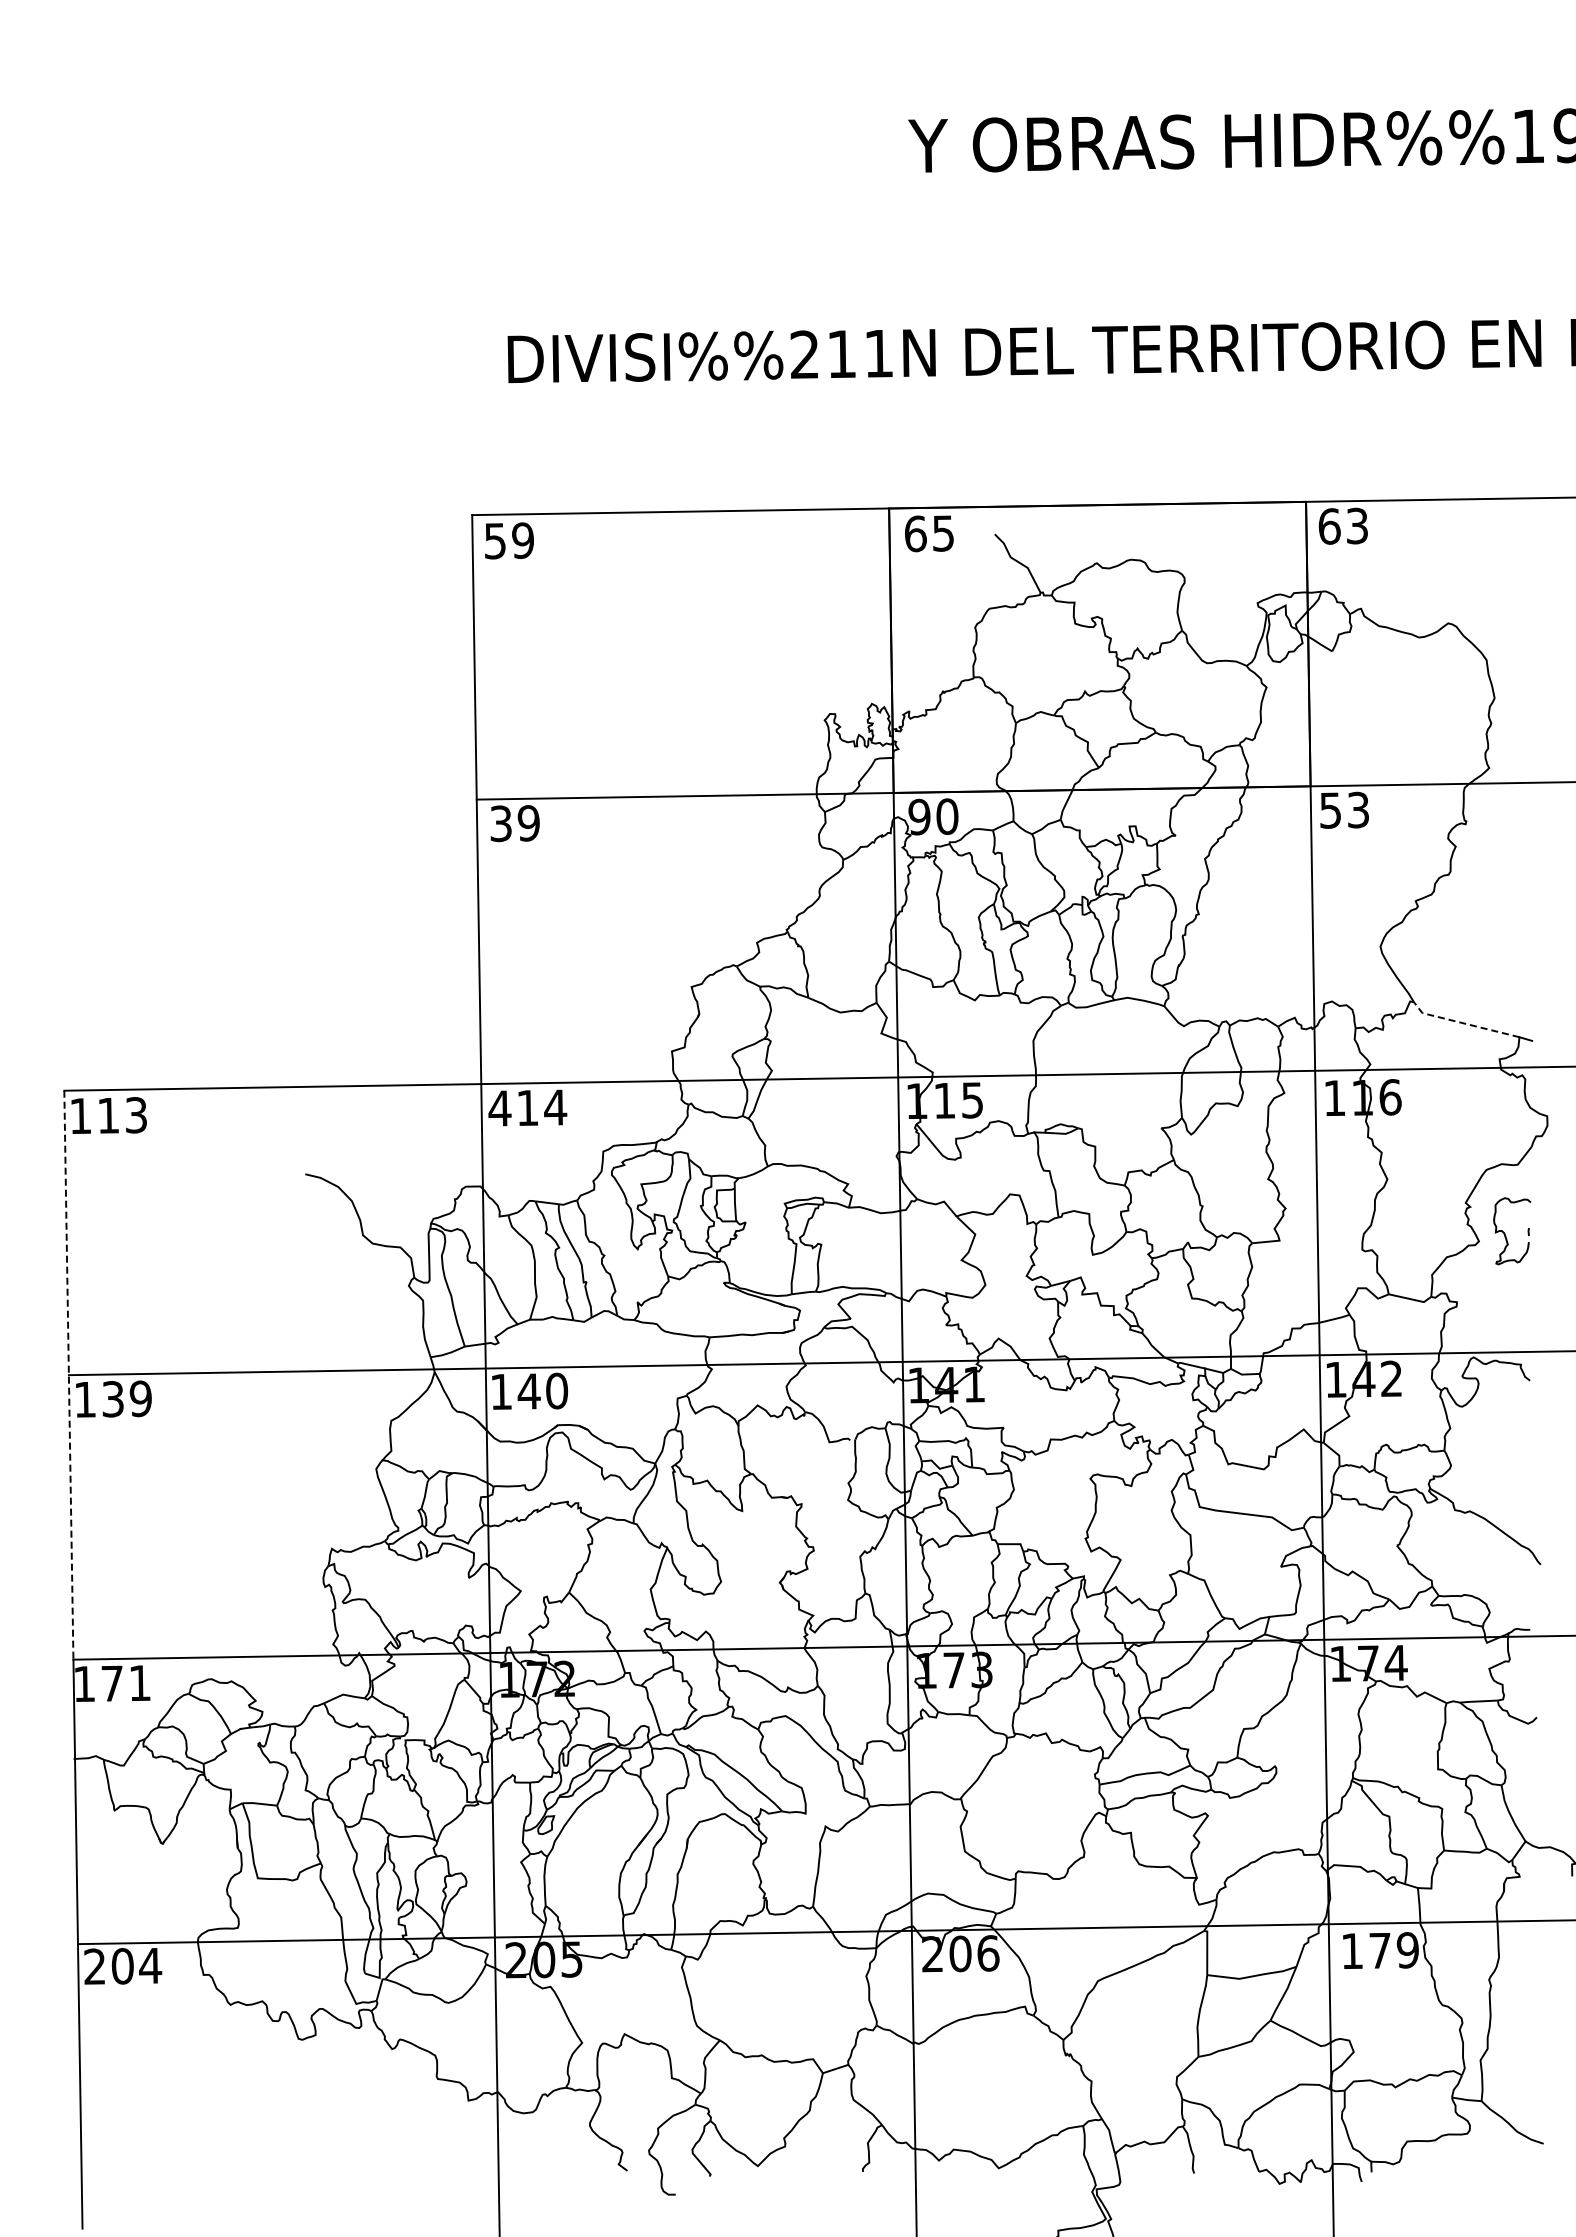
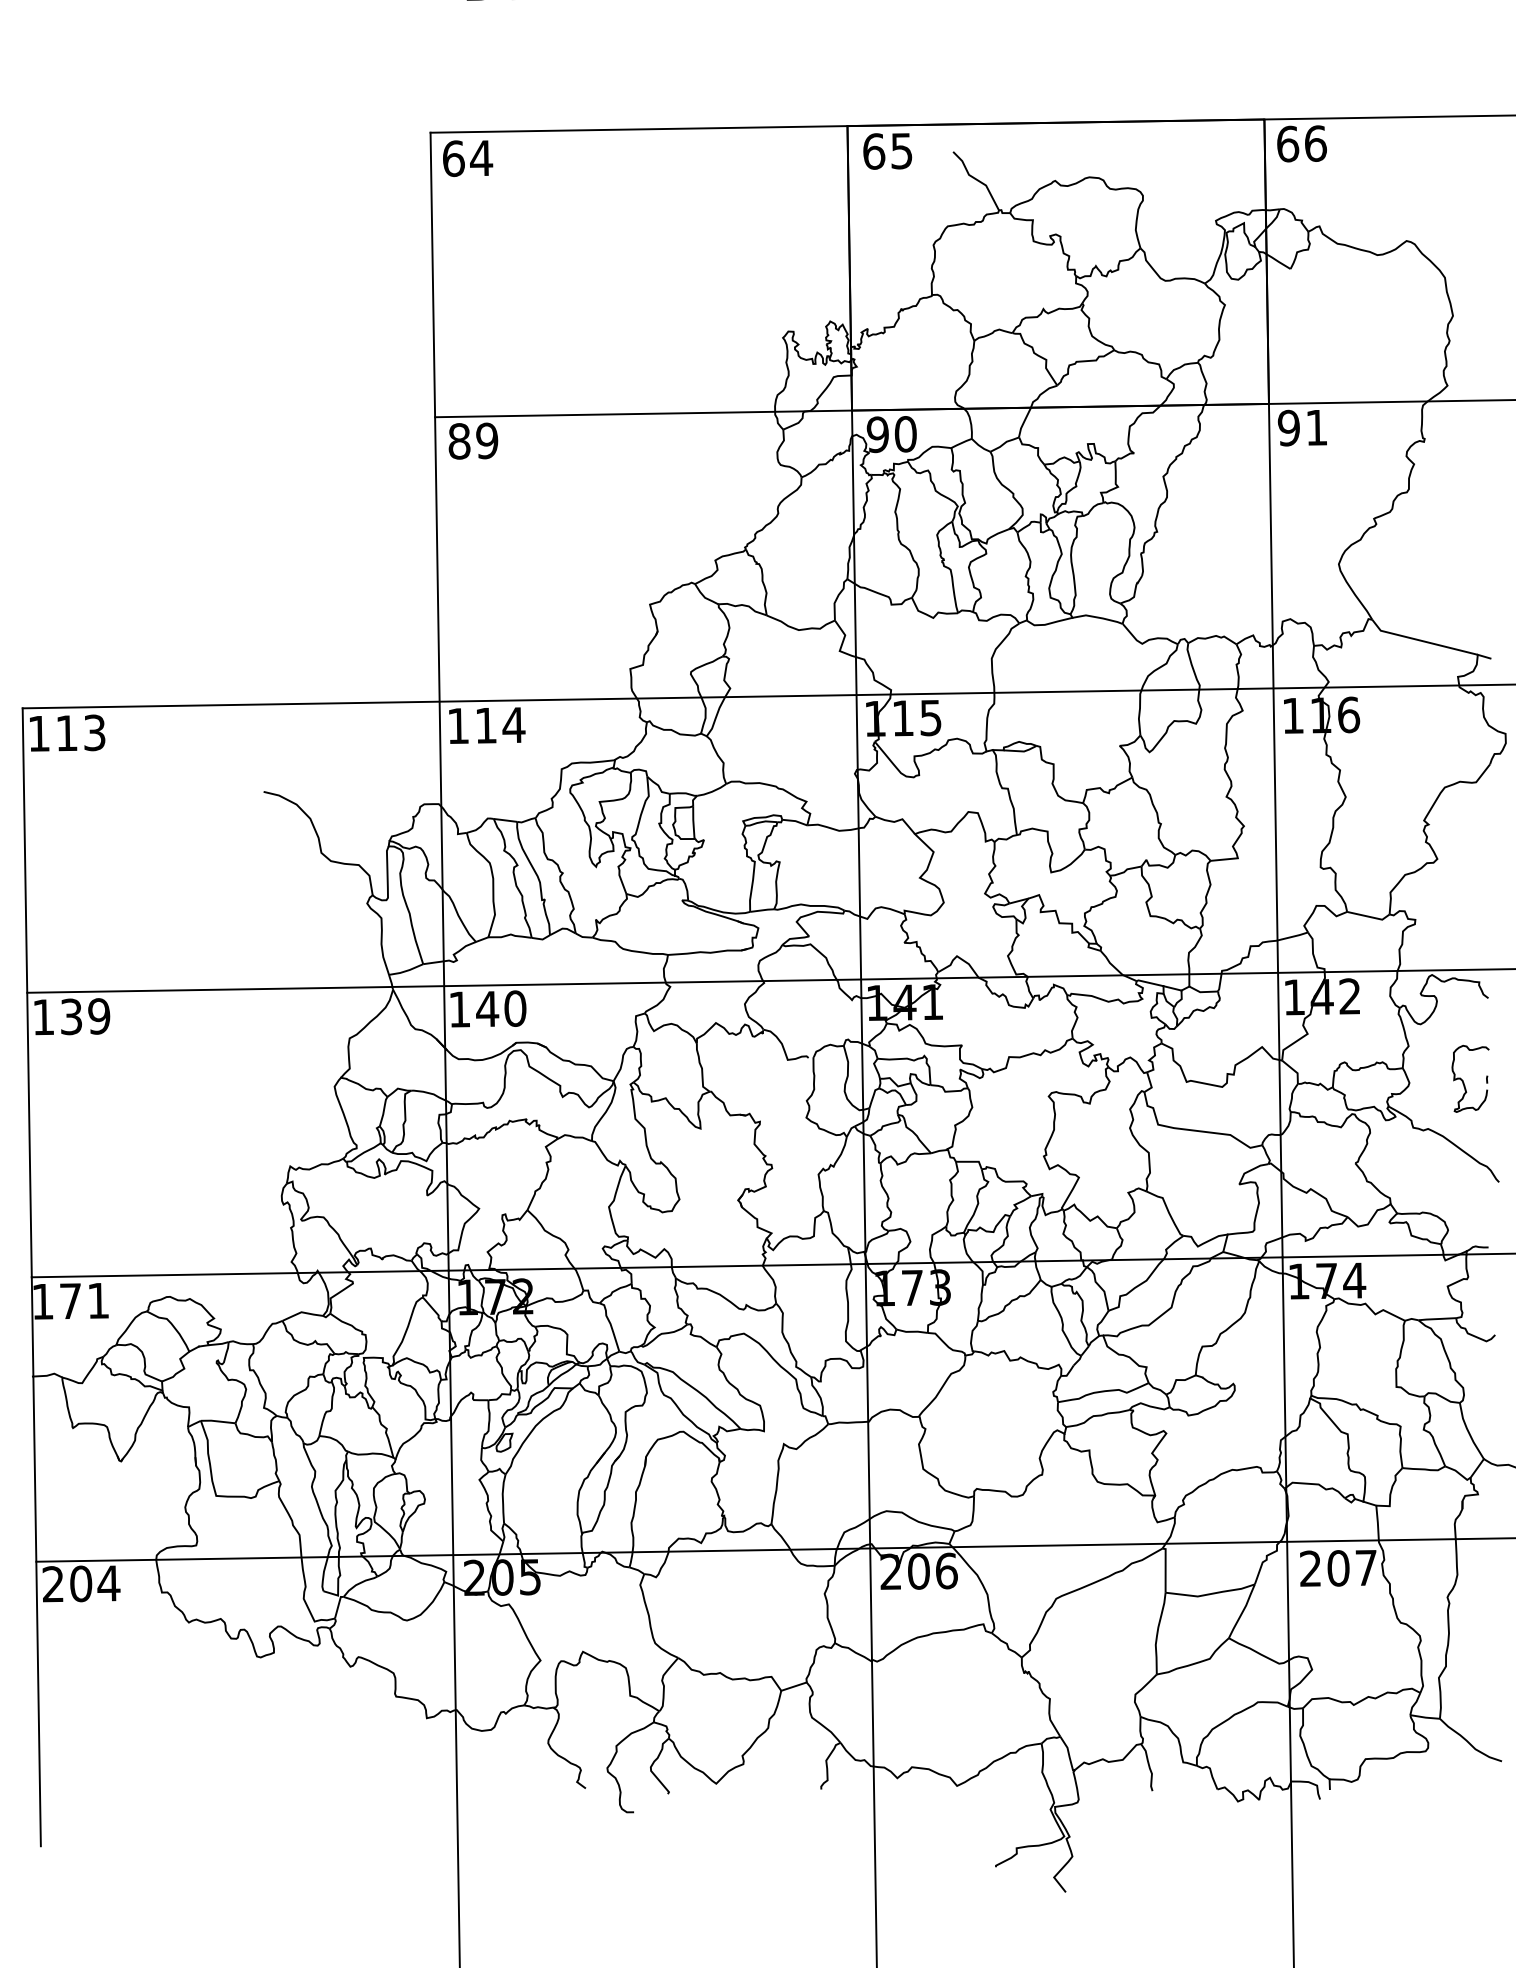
text: (1357, 525) -> (1315, 143), 63 -> 66
text: (509, 540) -> (467, 158), 59 -> 64
text: (1343, 809) -> (1301, 427), 53 -> 91
text: (501, 823) -> (459, 441), 39 -> 89
line: (1463, 1023) -> (1421, 641), dashed -> solid
text: (499, 1108) -> (457, 726), 414 -> 114
part: (1505, 1233) -> (1463, 1081), moved
line: (68, 1375) -> (26, 993), dashed -> solid
text: (1379, 1950) -> (1337, 1568), 179 -> 207

